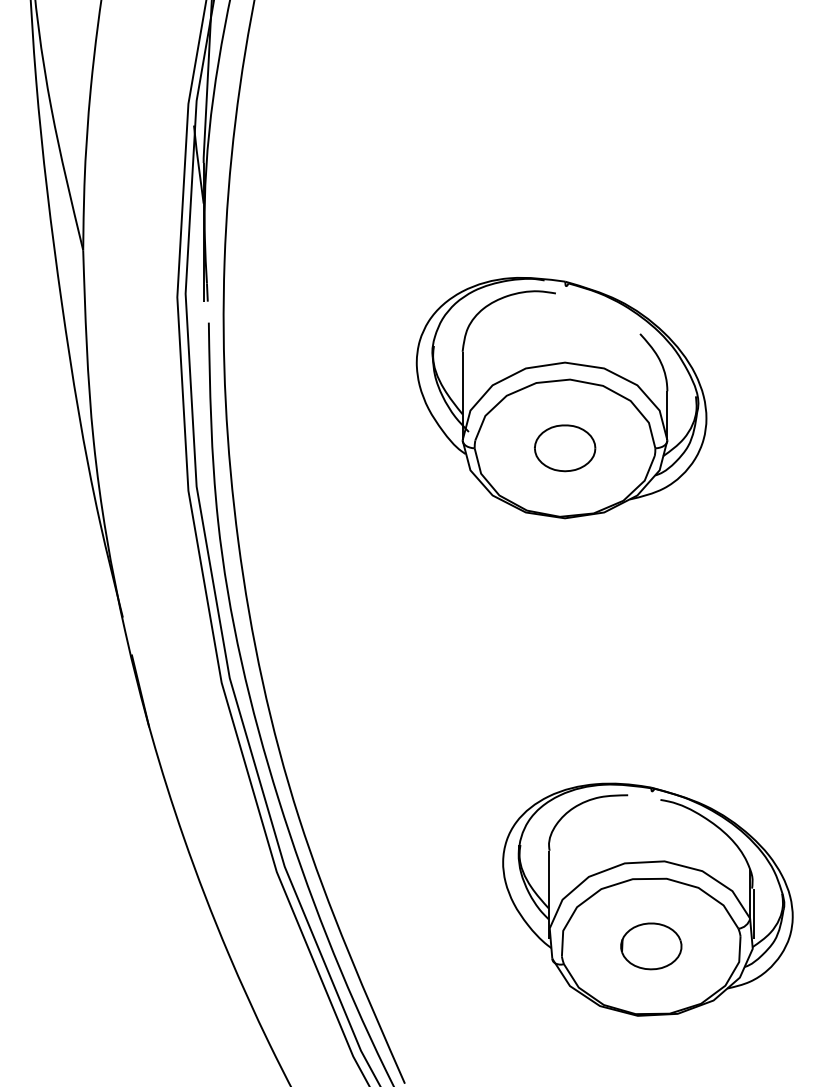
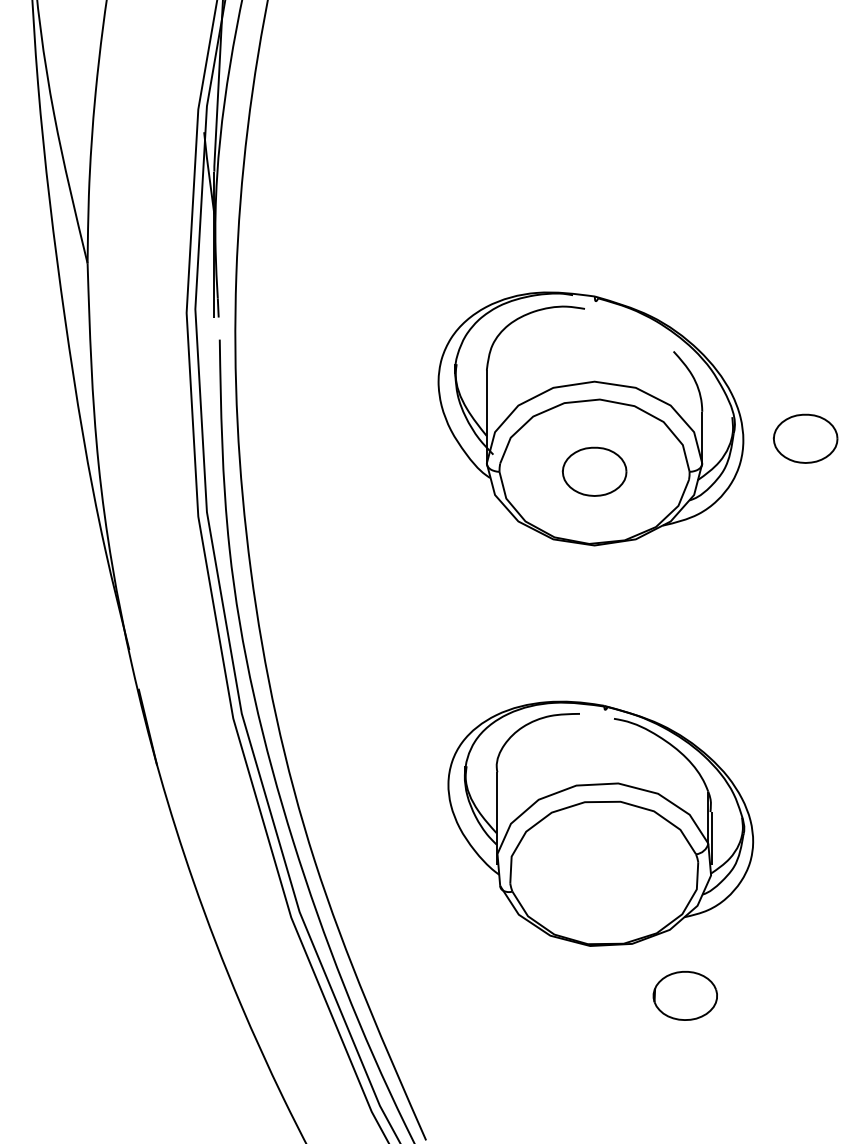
part: (765, 416) -> (805, 438), added
part: (647, 899) -> (600, 823), moved

